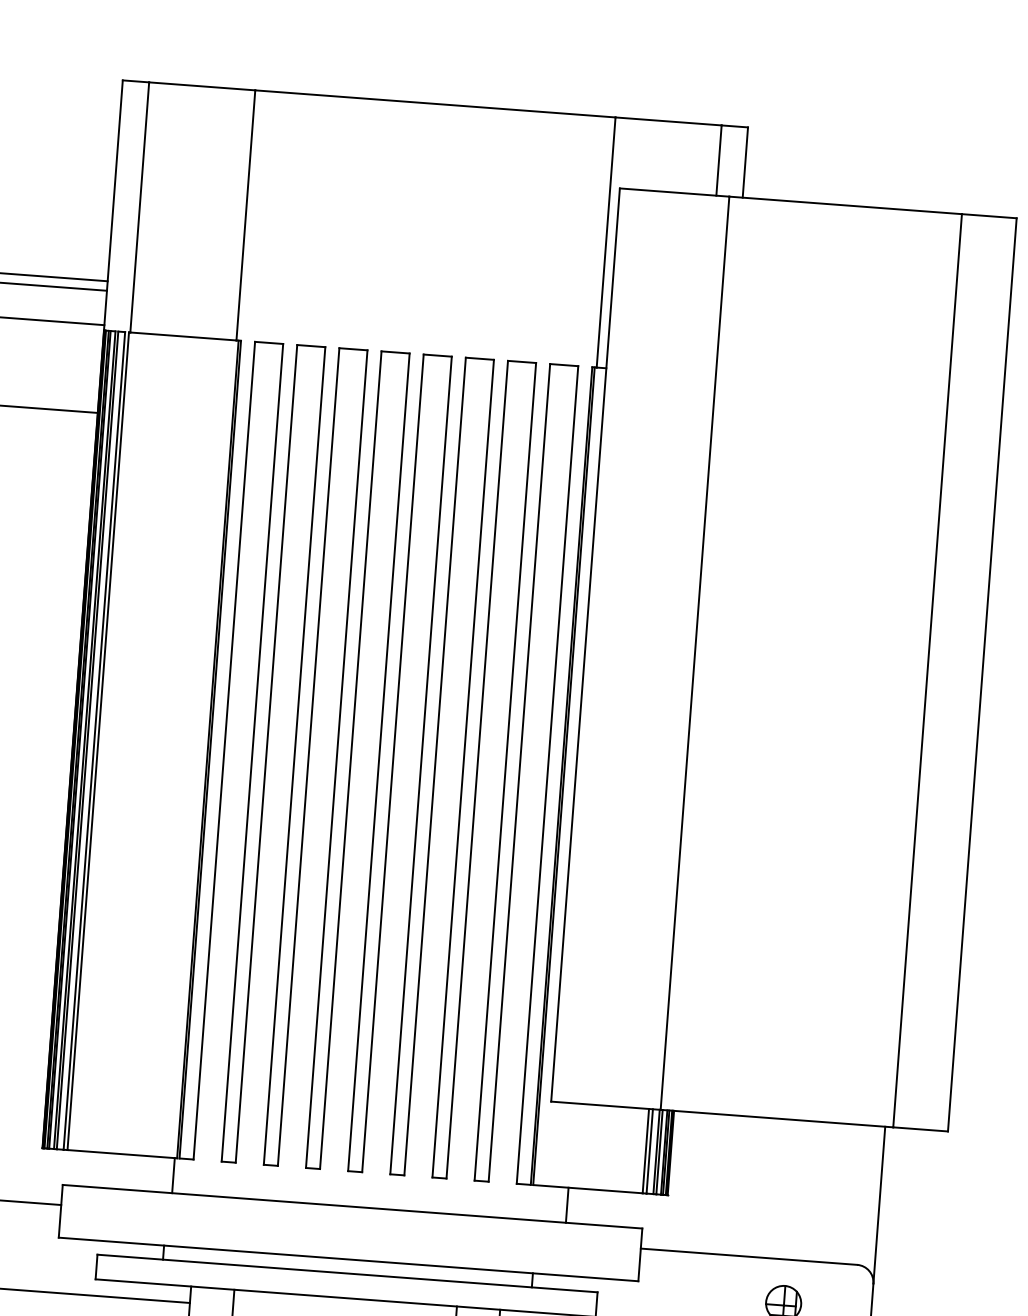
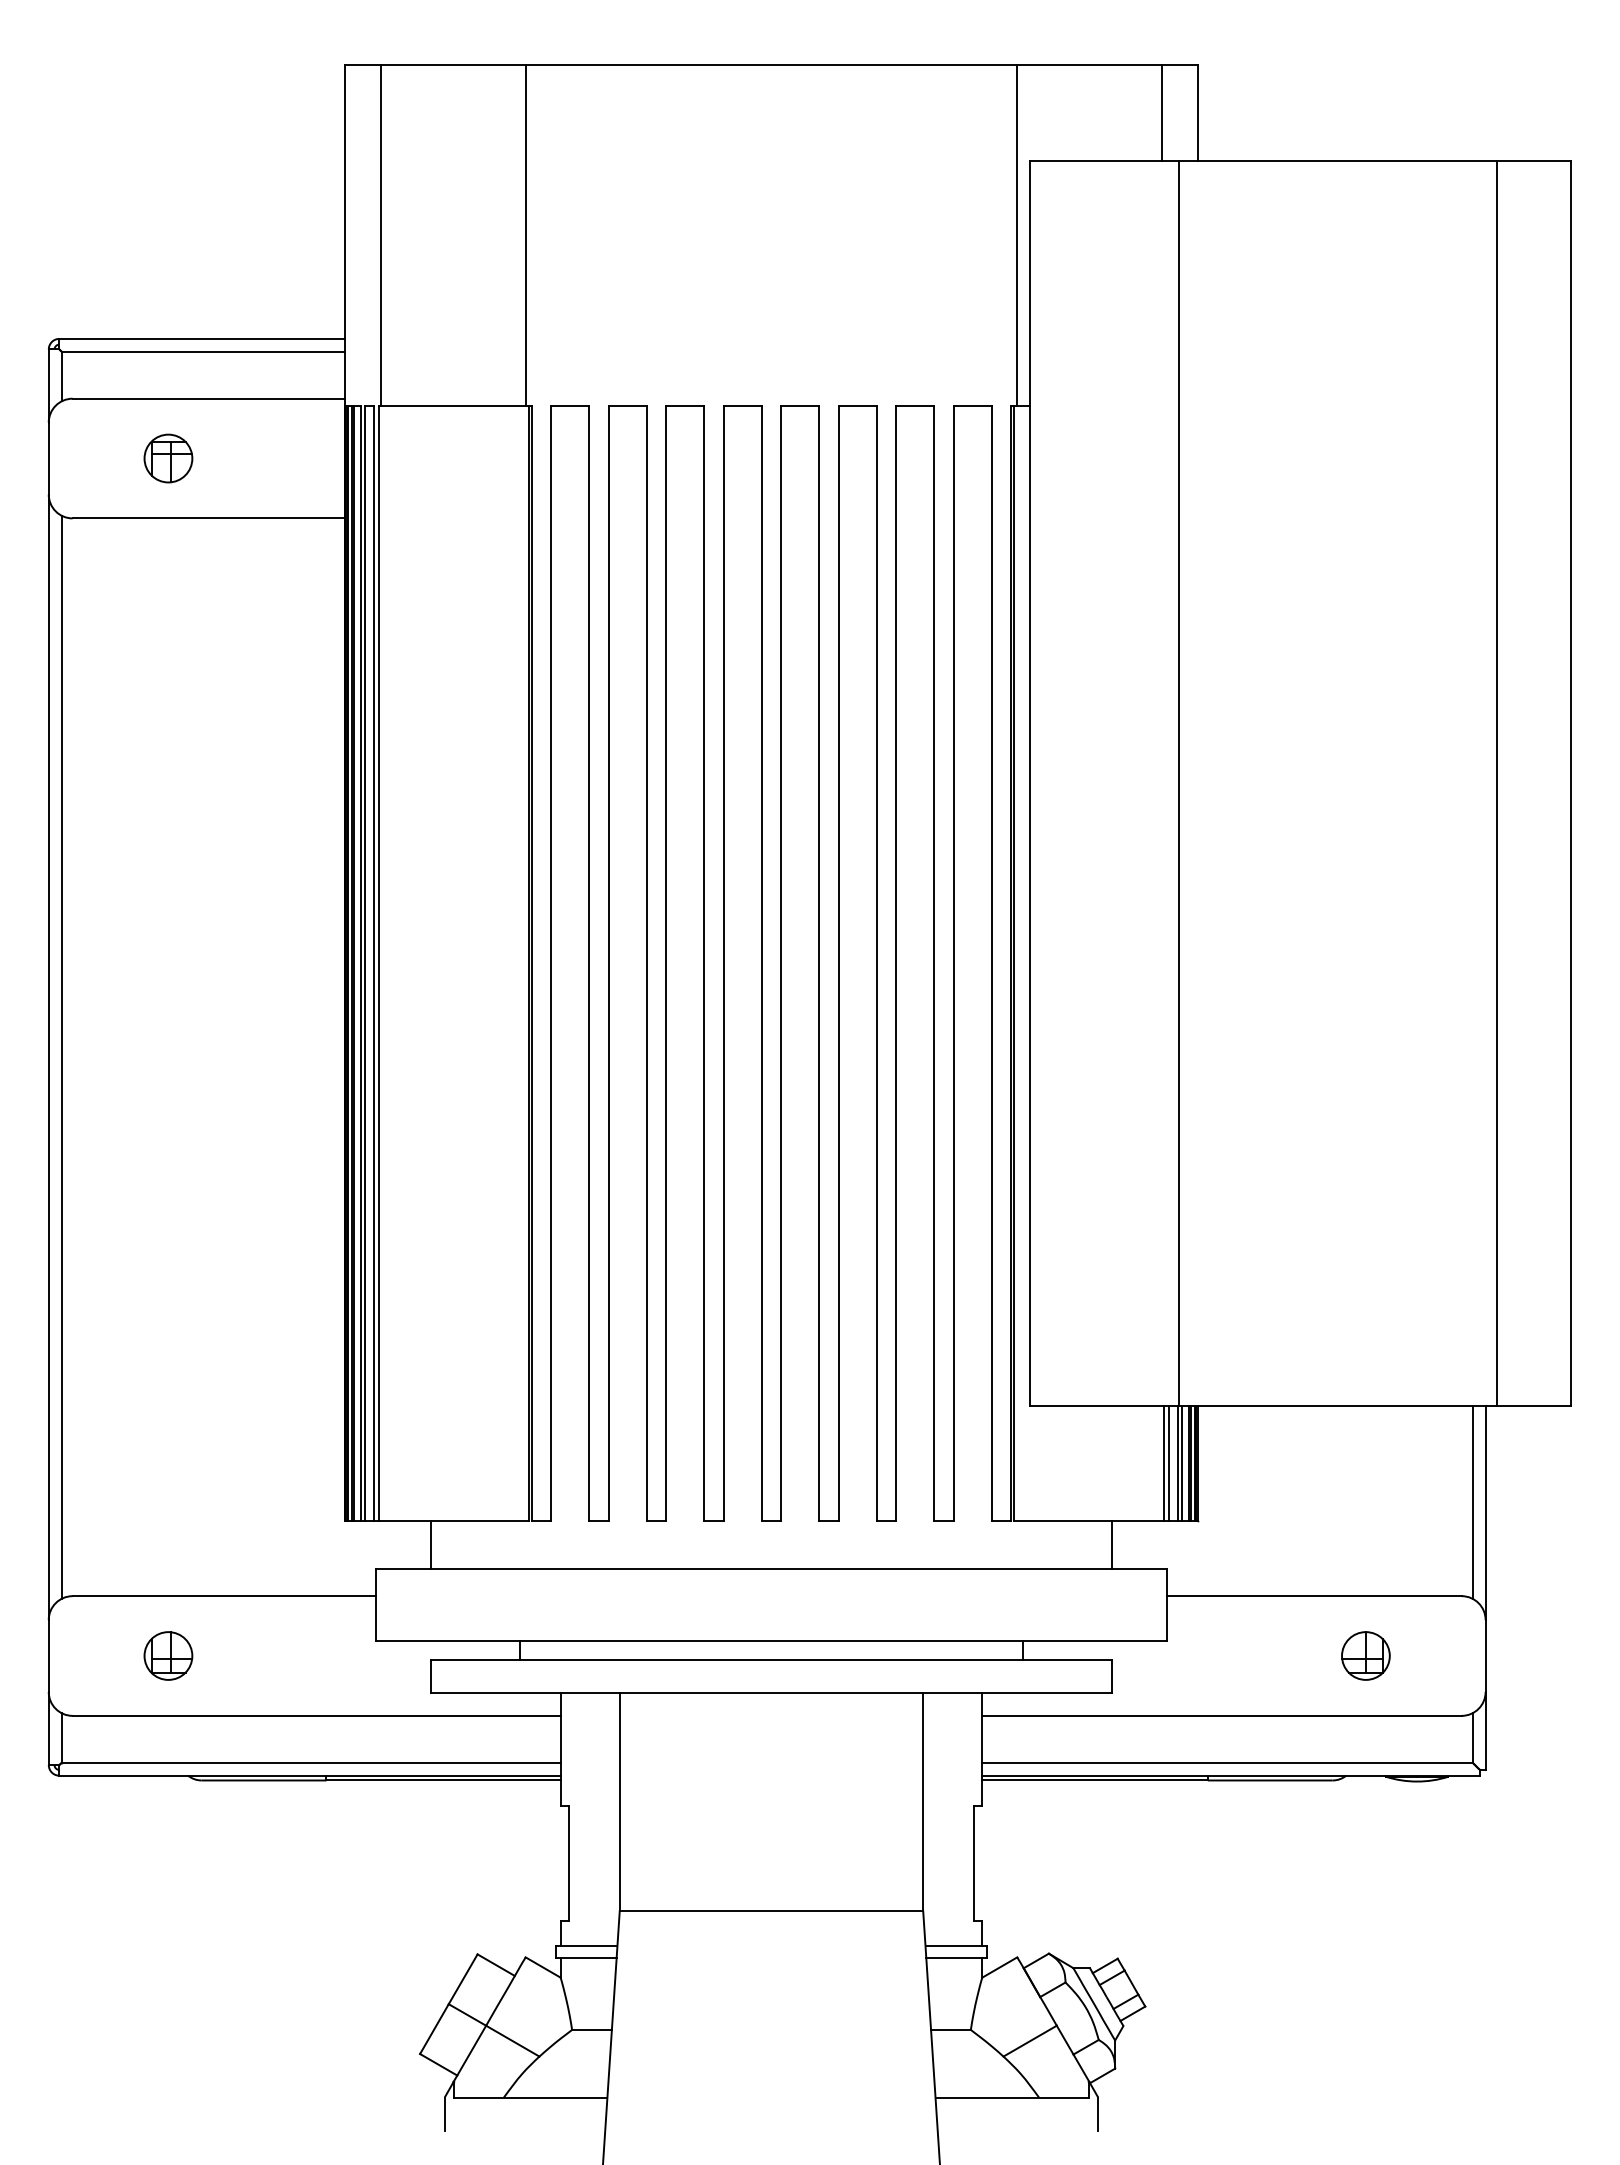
line: (173, 1175) -> (430, 1544), moved
line: (870, 1196) -> (1472, 1502), added
line: (567, 1204) -> (1112, 1544), moved

